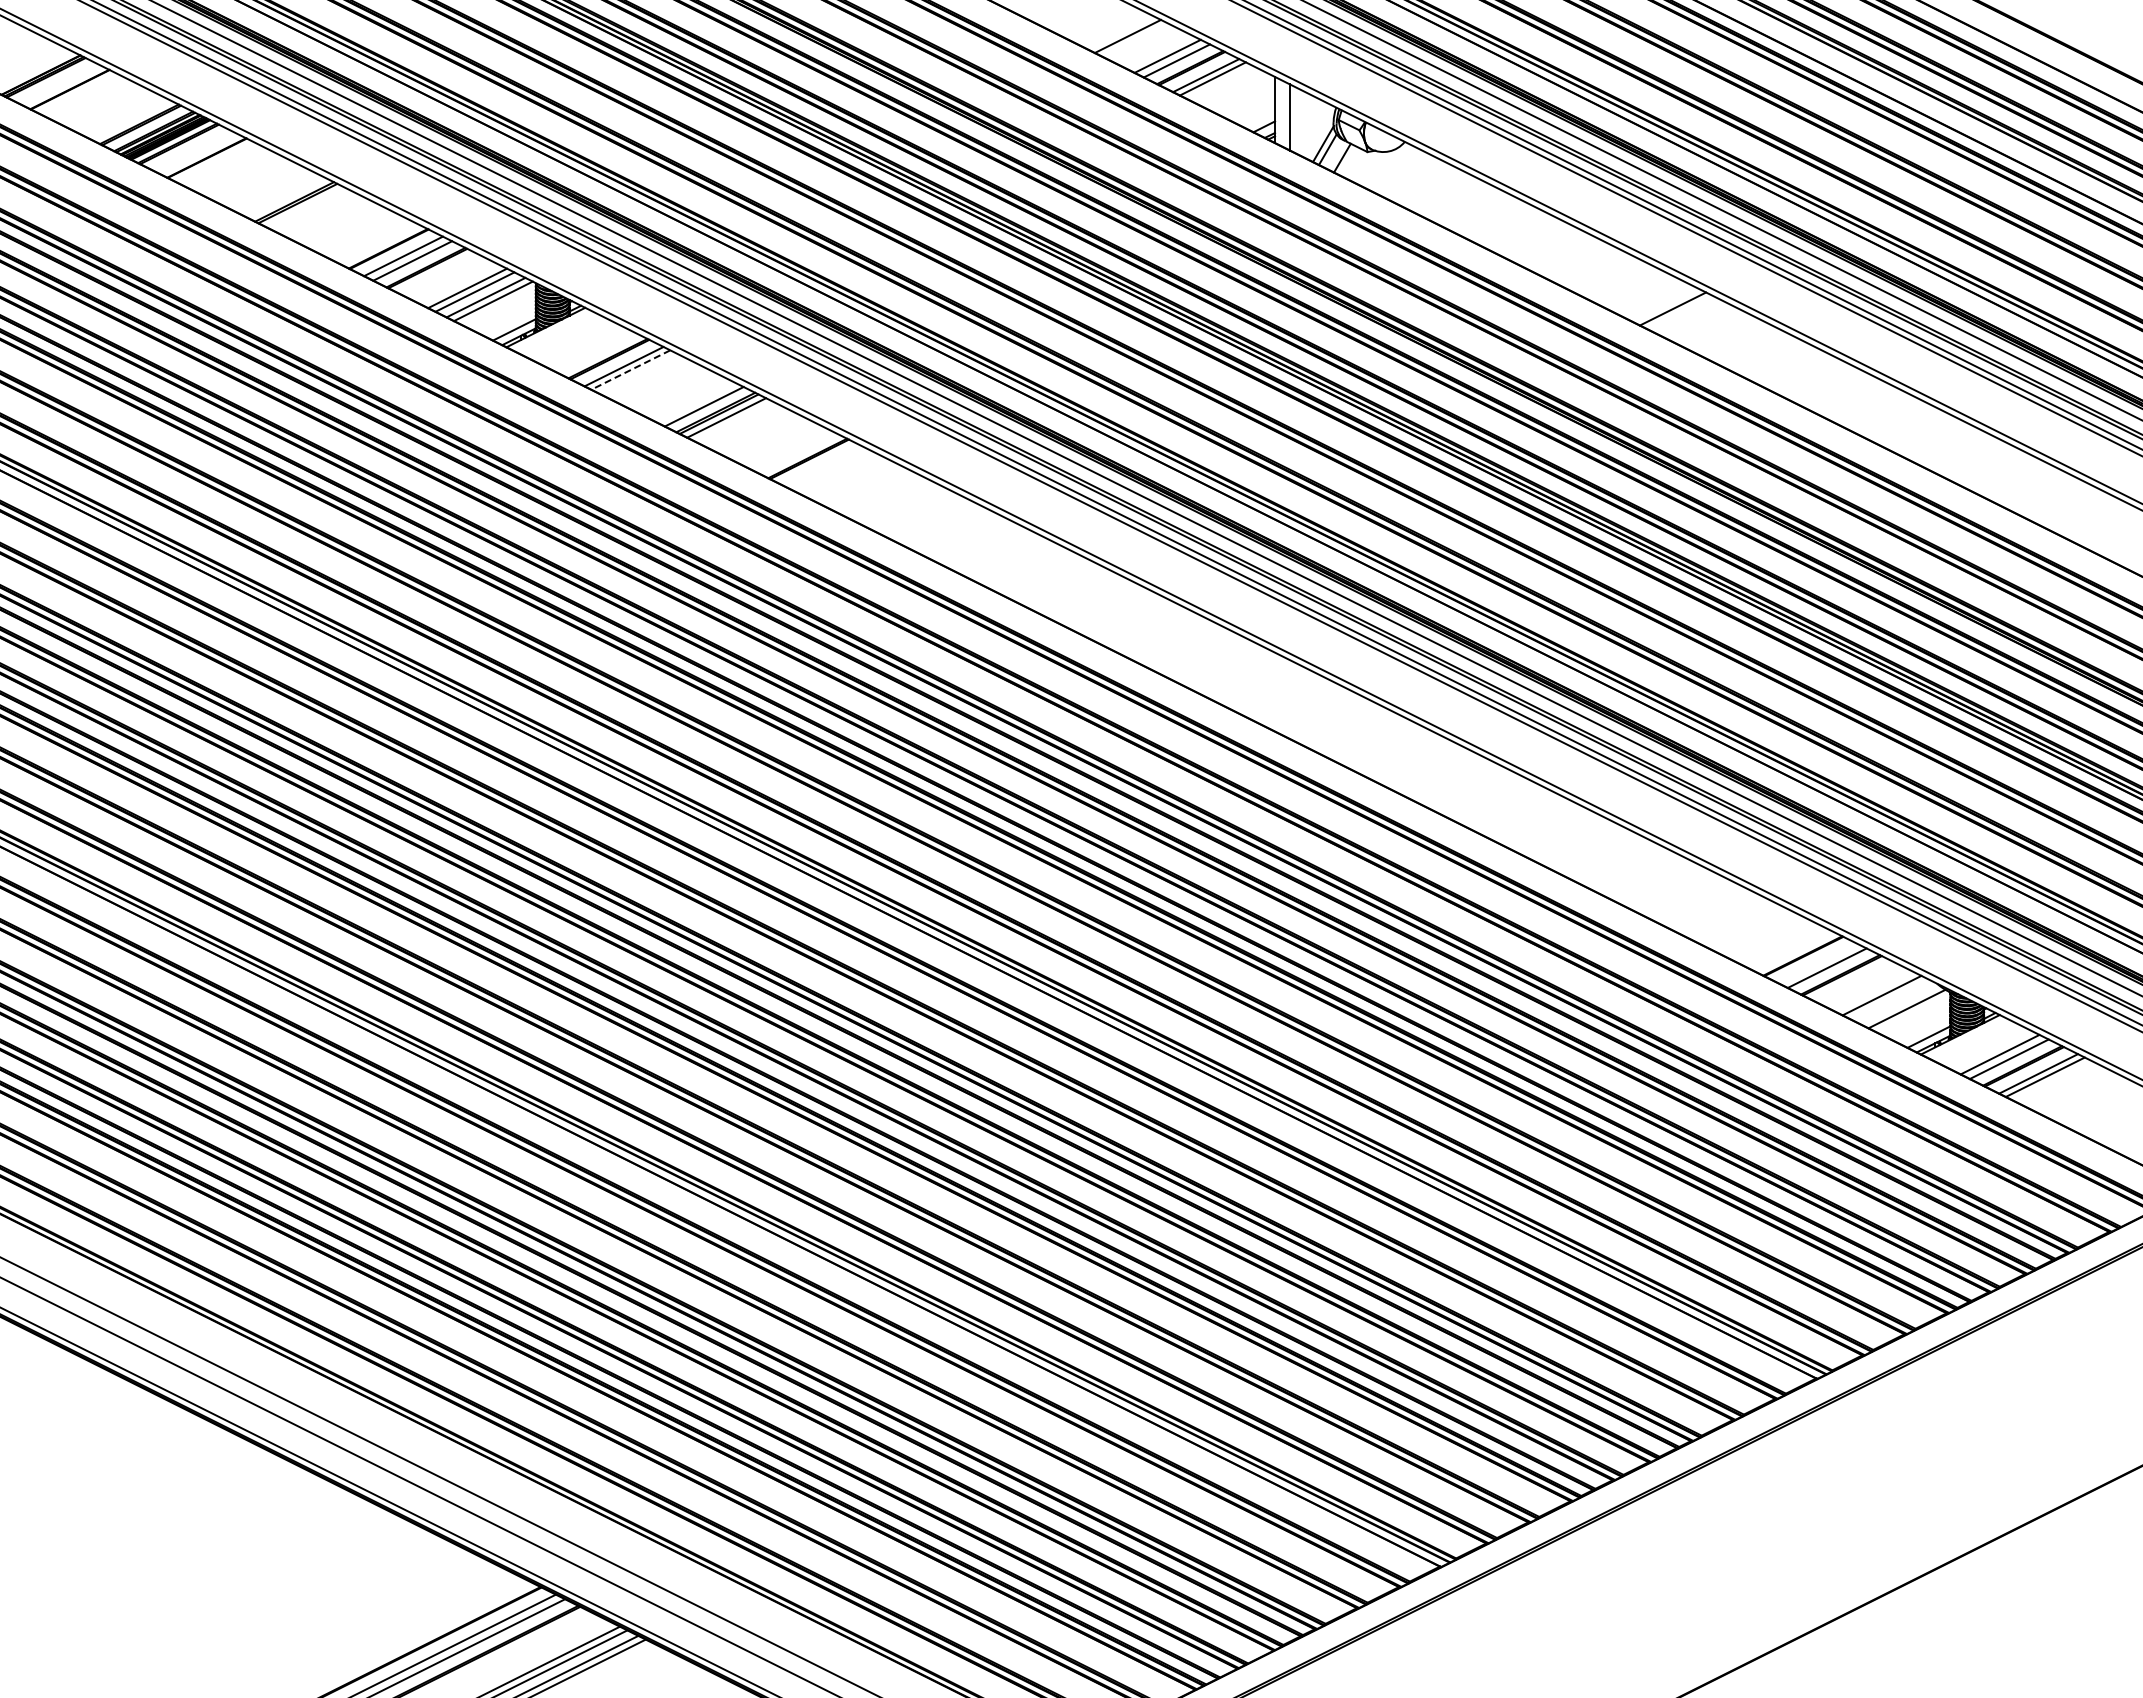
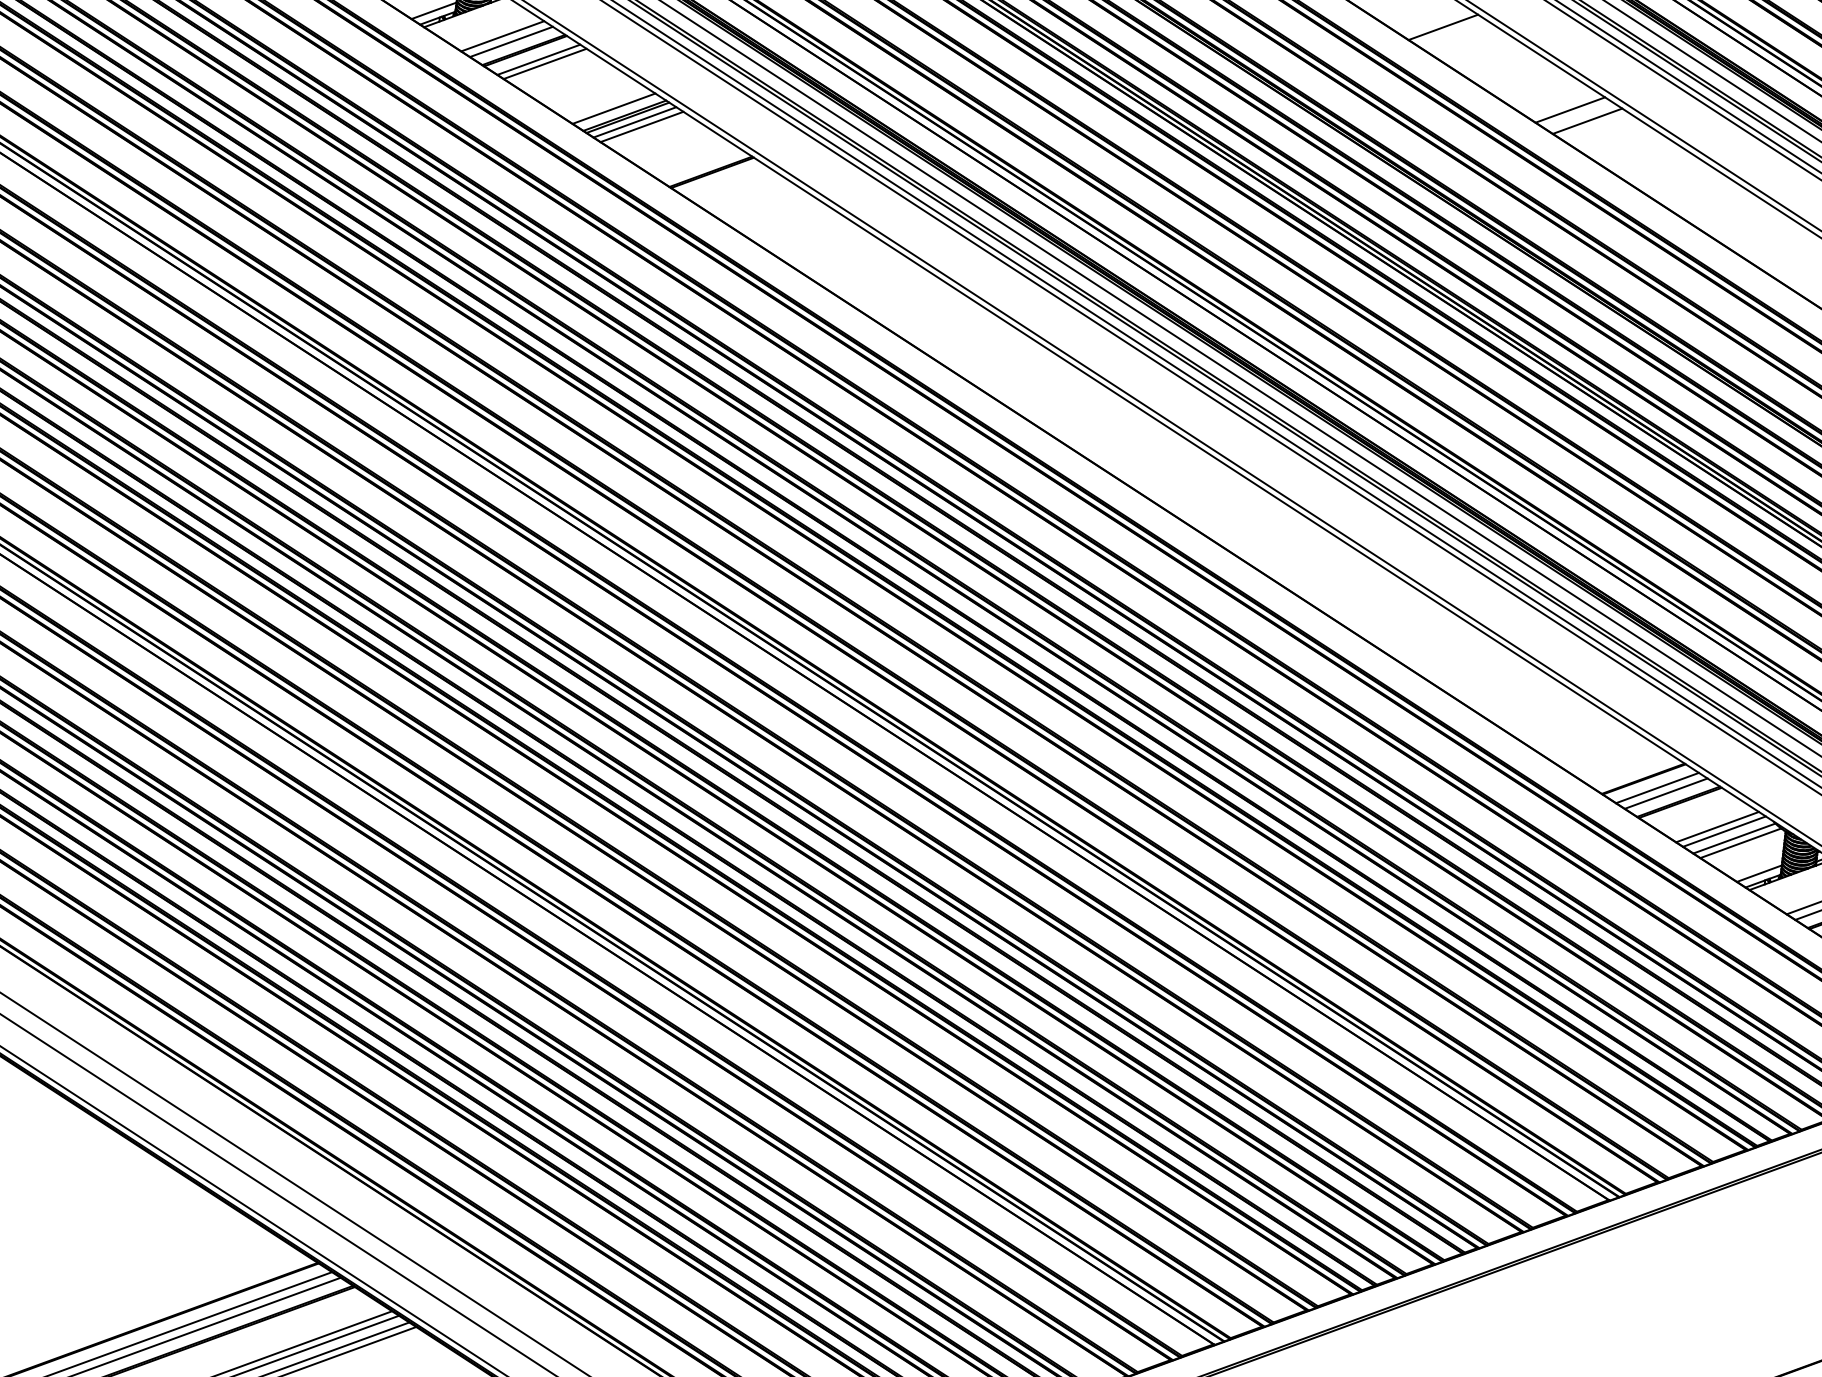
line: (1519, 231) -> (1443, 26), added
line: (1654, 299) -> (1570, 109), added
line: (585, 347) -> (502, 36), added
line: (594, 351) -> (511, 41), added
line: (630, 370) -> (544, 64), dashed -> solid
line: (733, 421) -> (641, 126), added
line: (1817, 963) -> (1657, 787), added
line: (1888, 999) -> (1723, 831), added
line: (1900, 1004) -> (1734, 838), added

